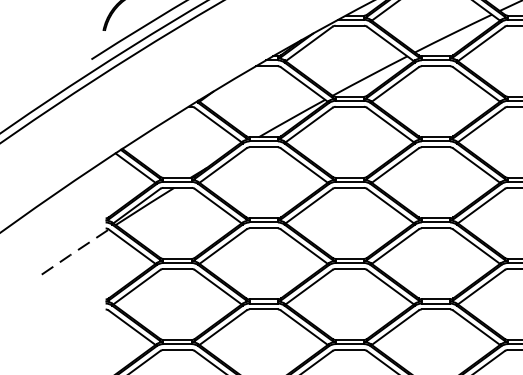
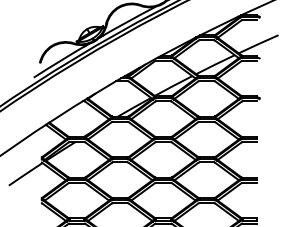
line: (74, 252) -> (25, 174), dashed -> solid

